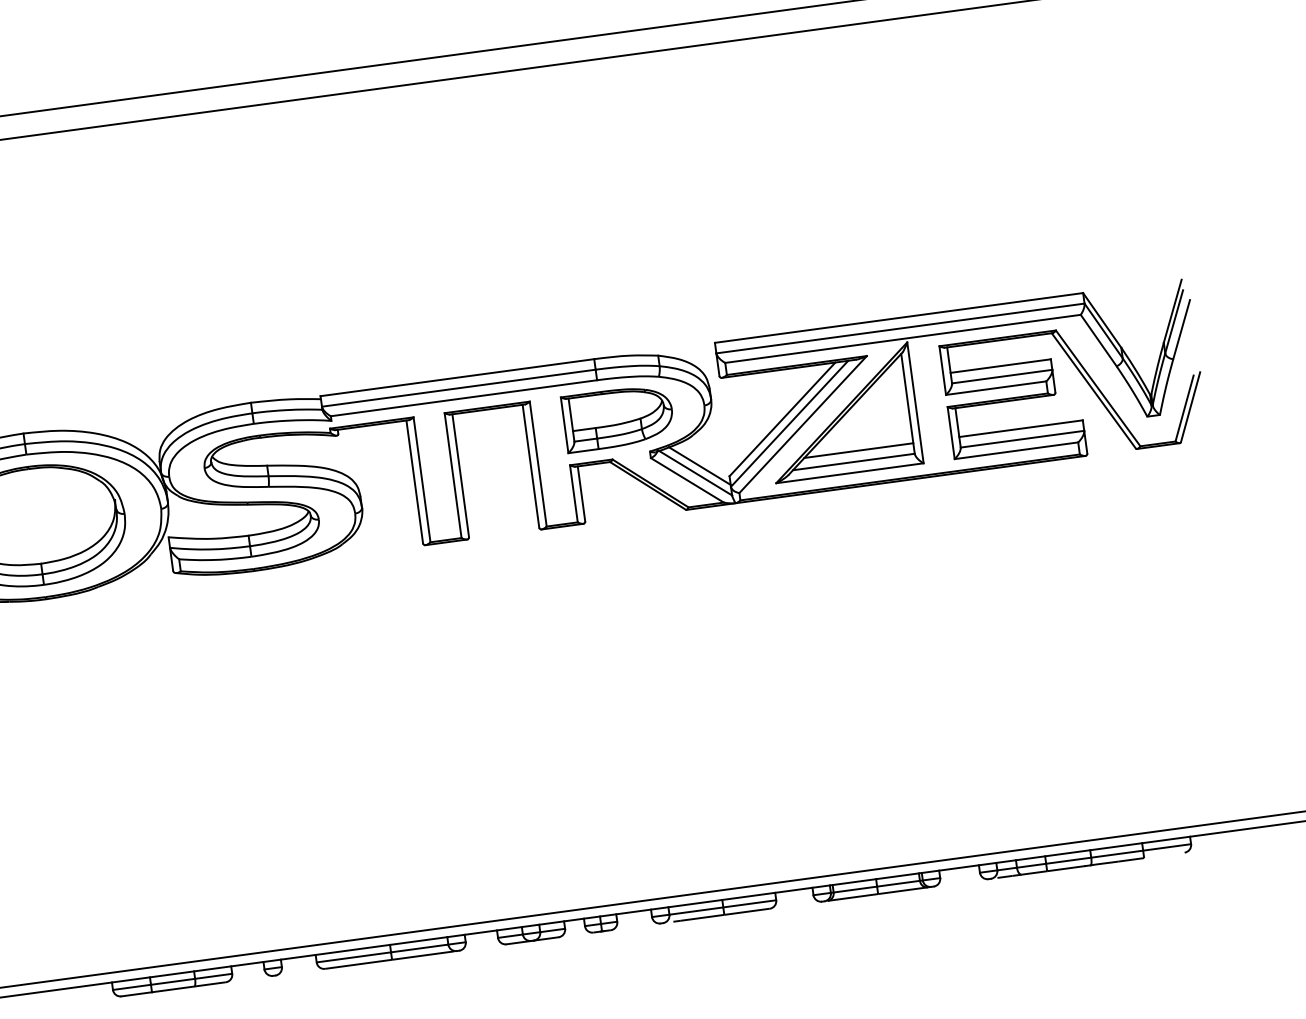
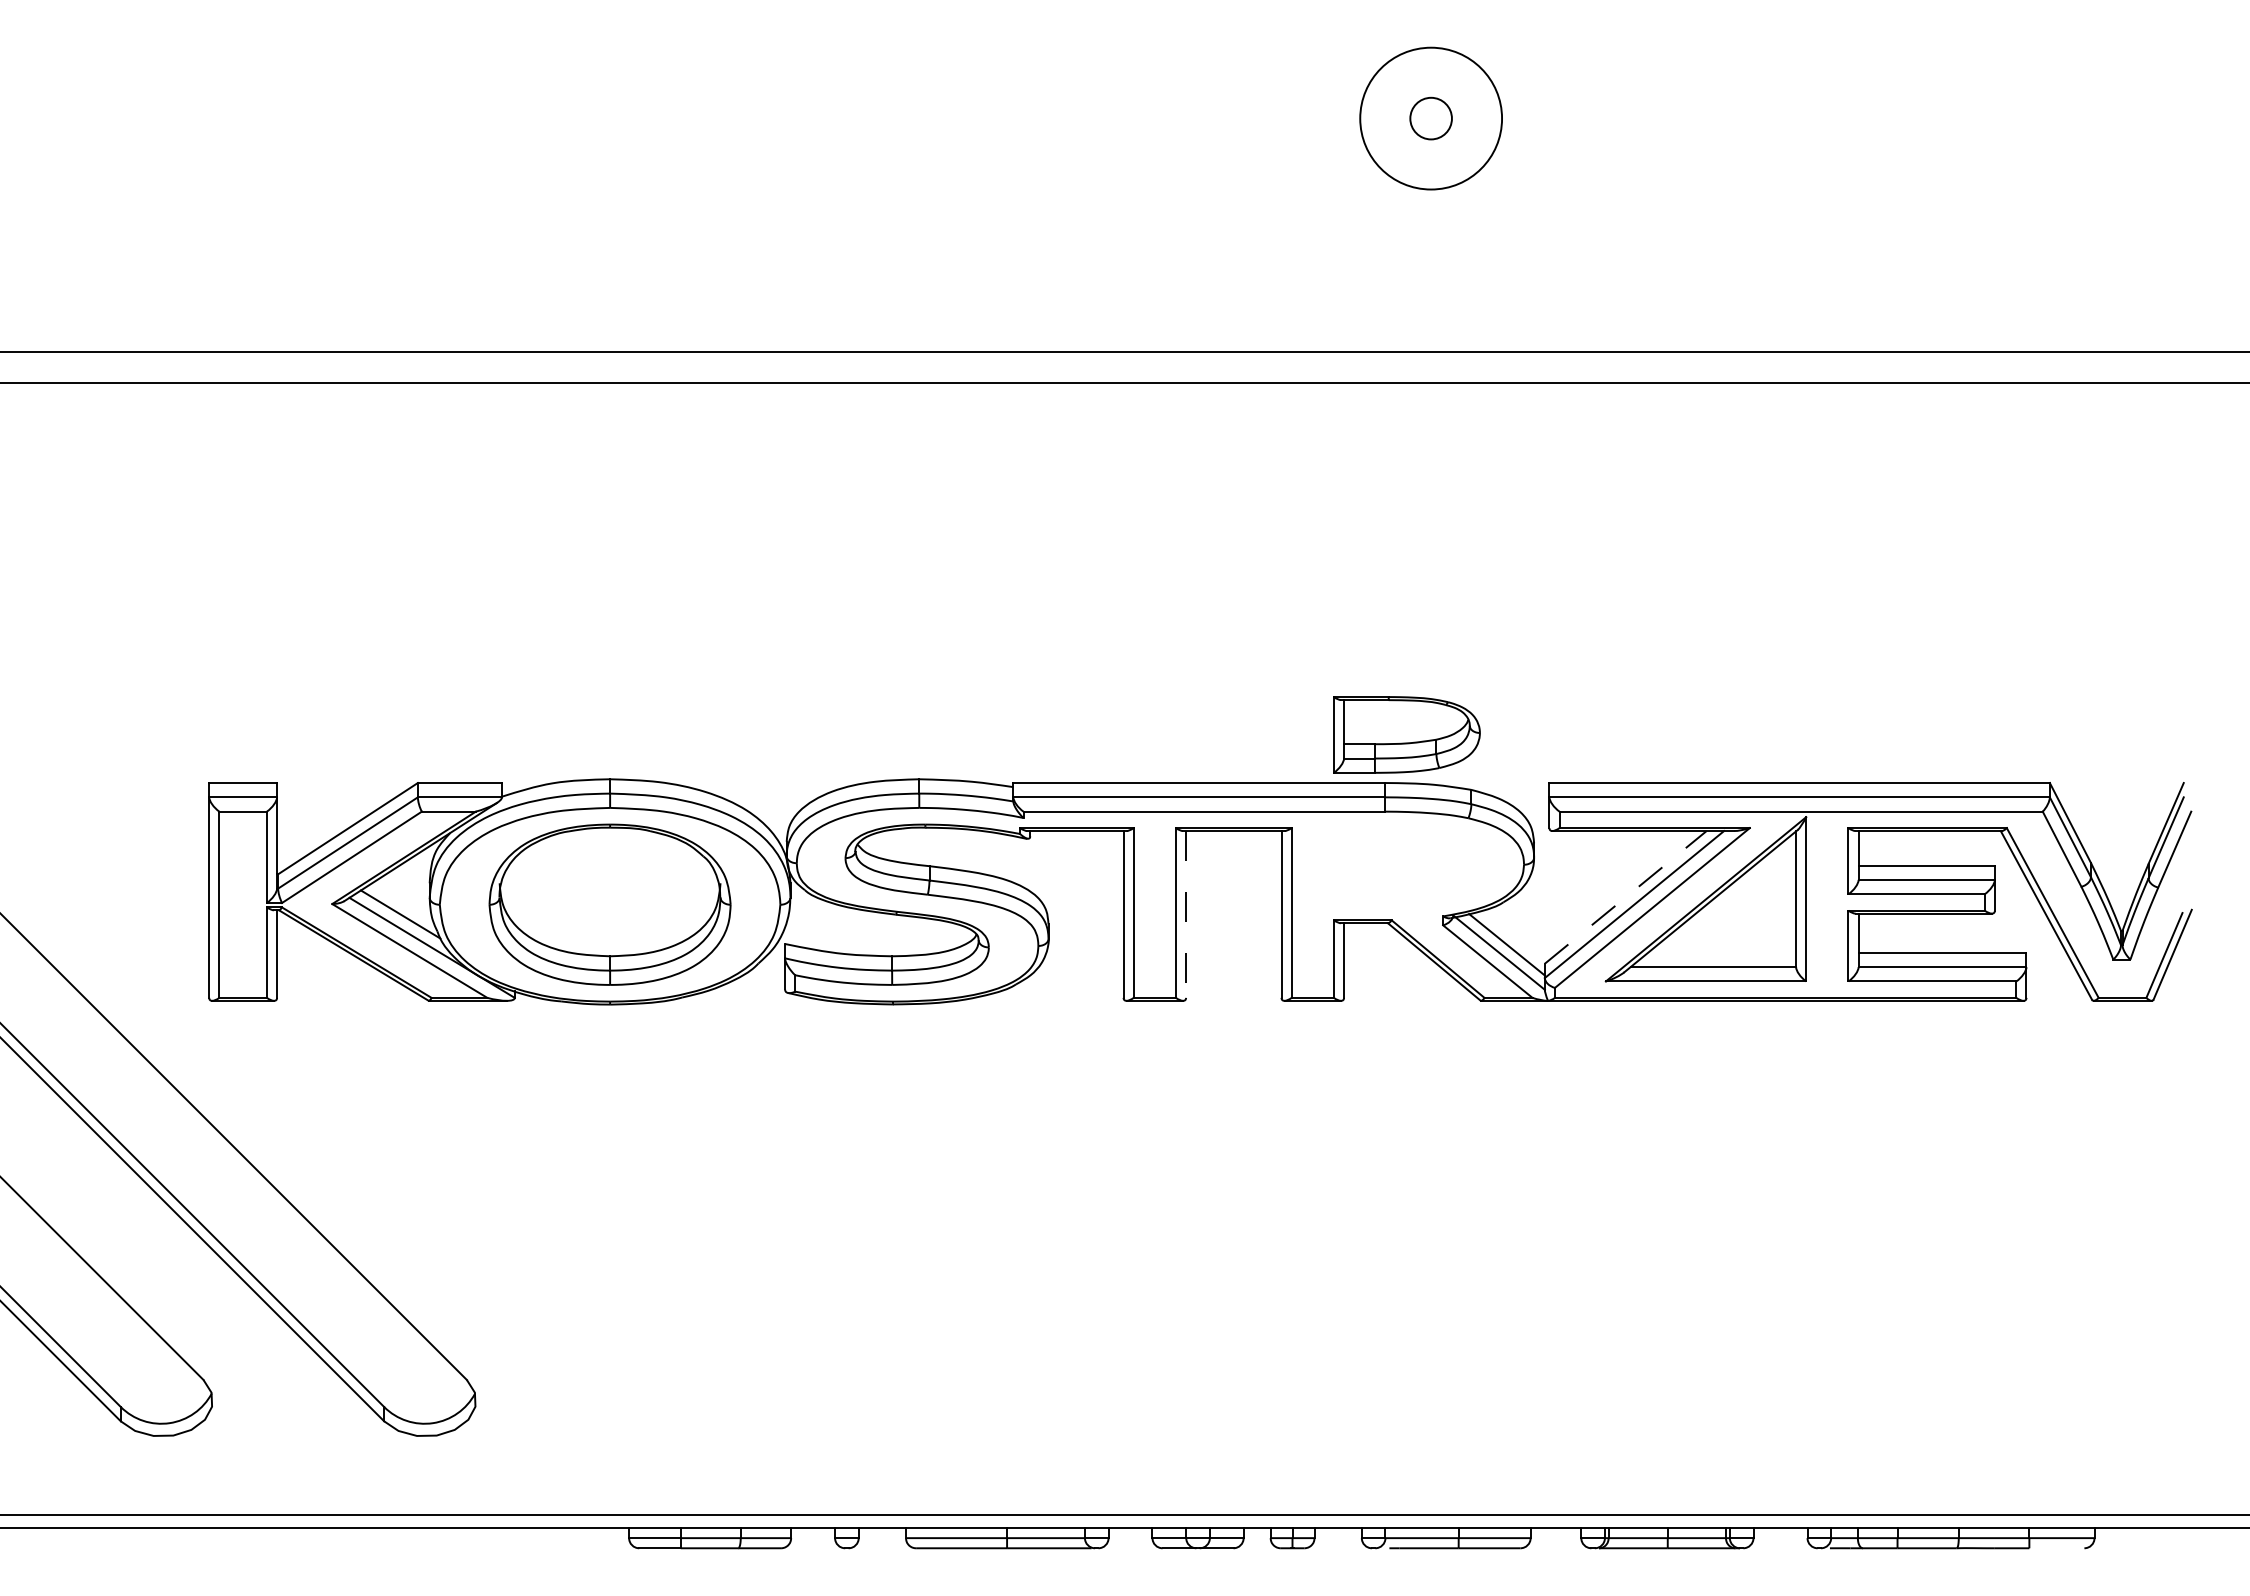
part: (618, 417) -> (1406, 734), moved
line: (782, 419) -> (1625, 897), solid -> dashed
line: (859, 450) -> (1722, 952), removed
line: (461, 475) -> (1186, 914), solid -> dashed

